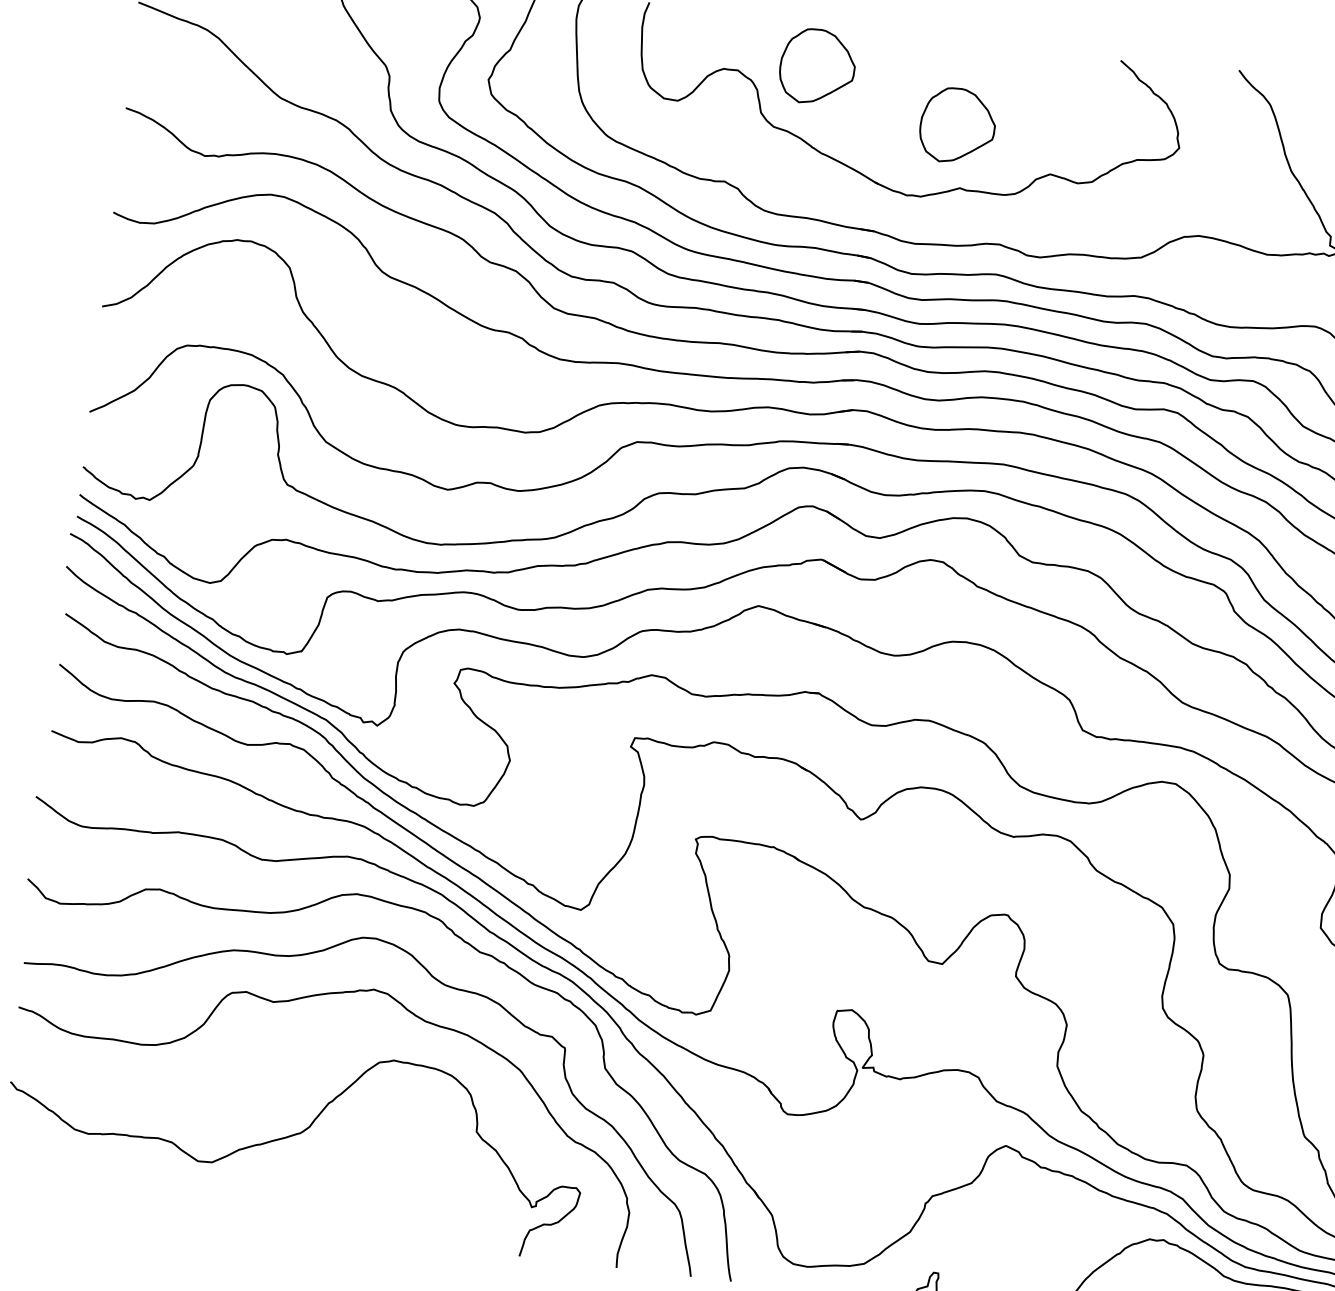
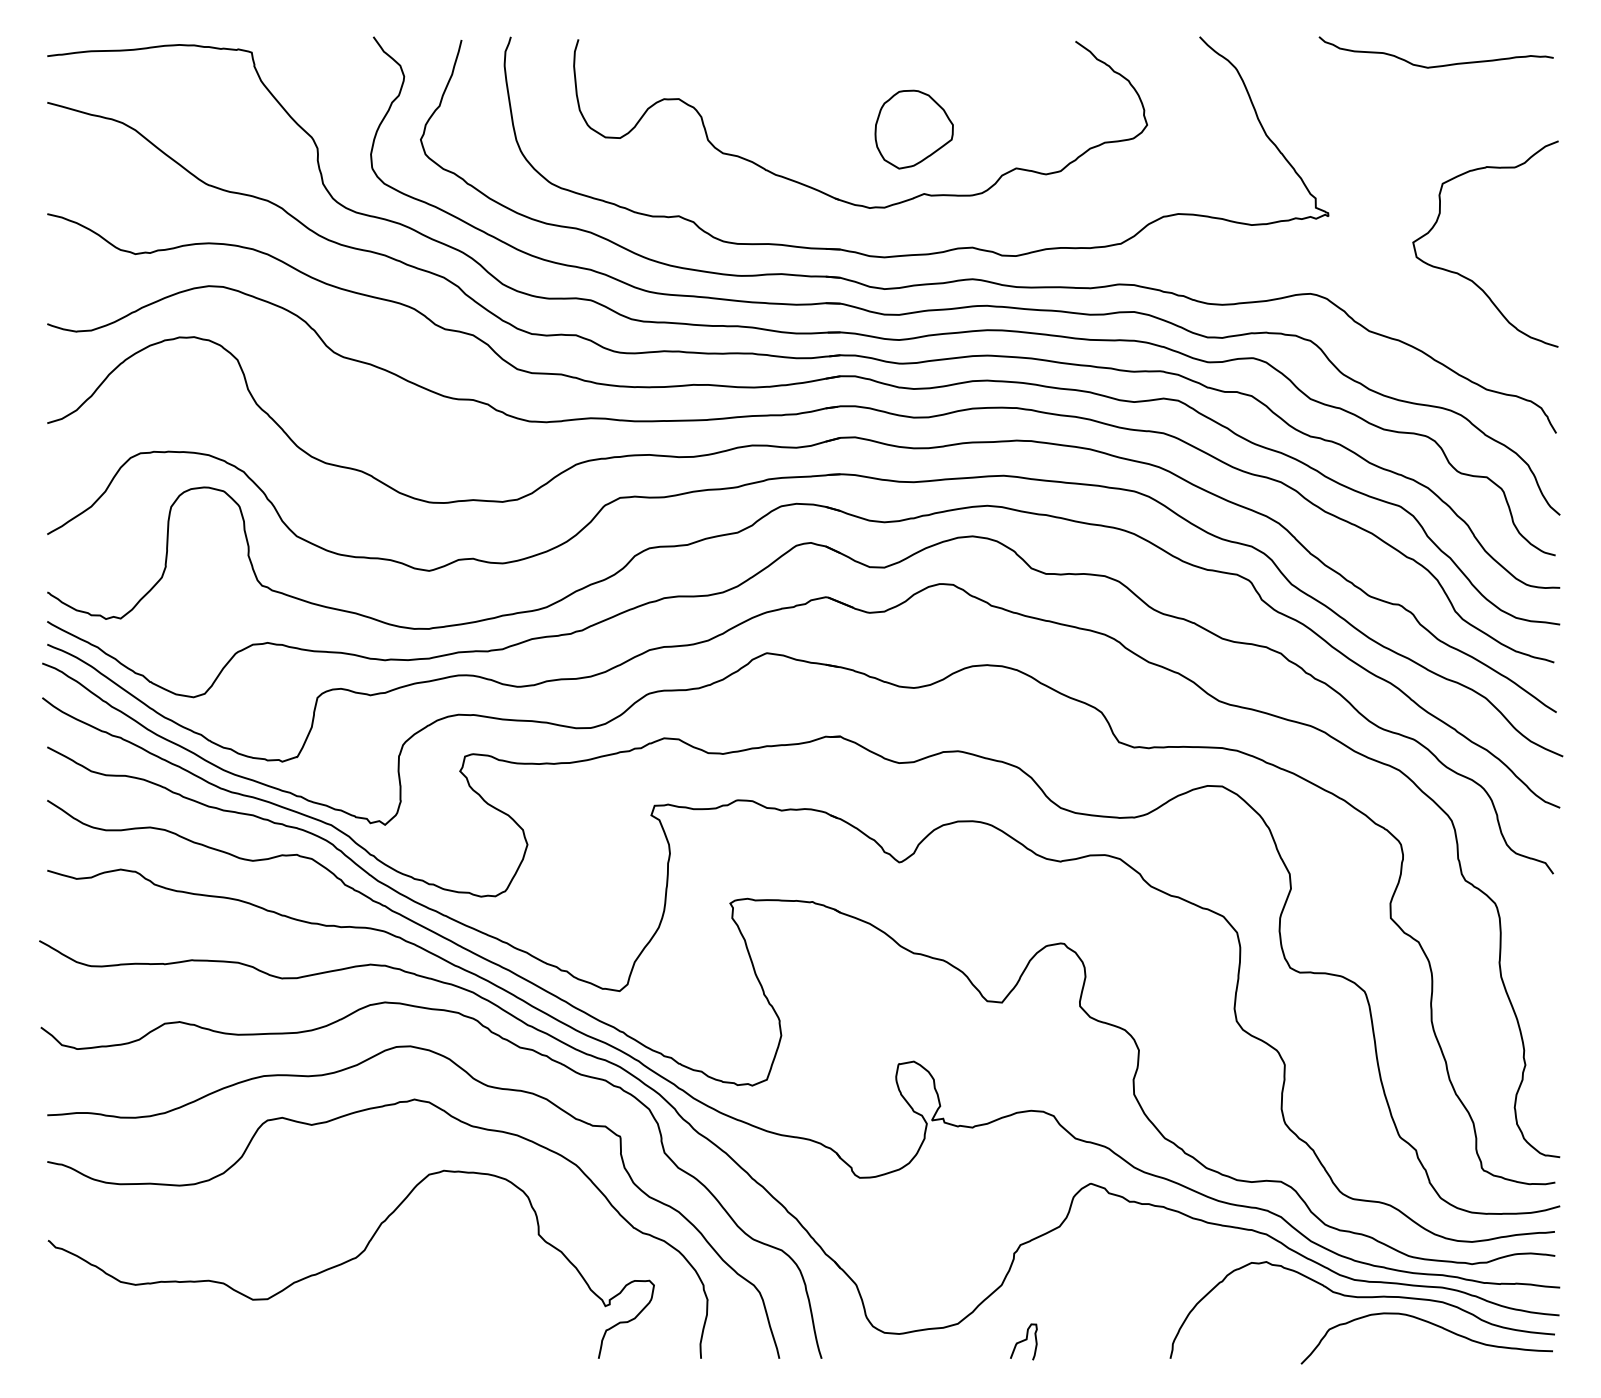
part: (816, 66) -> (760, 85), removed

